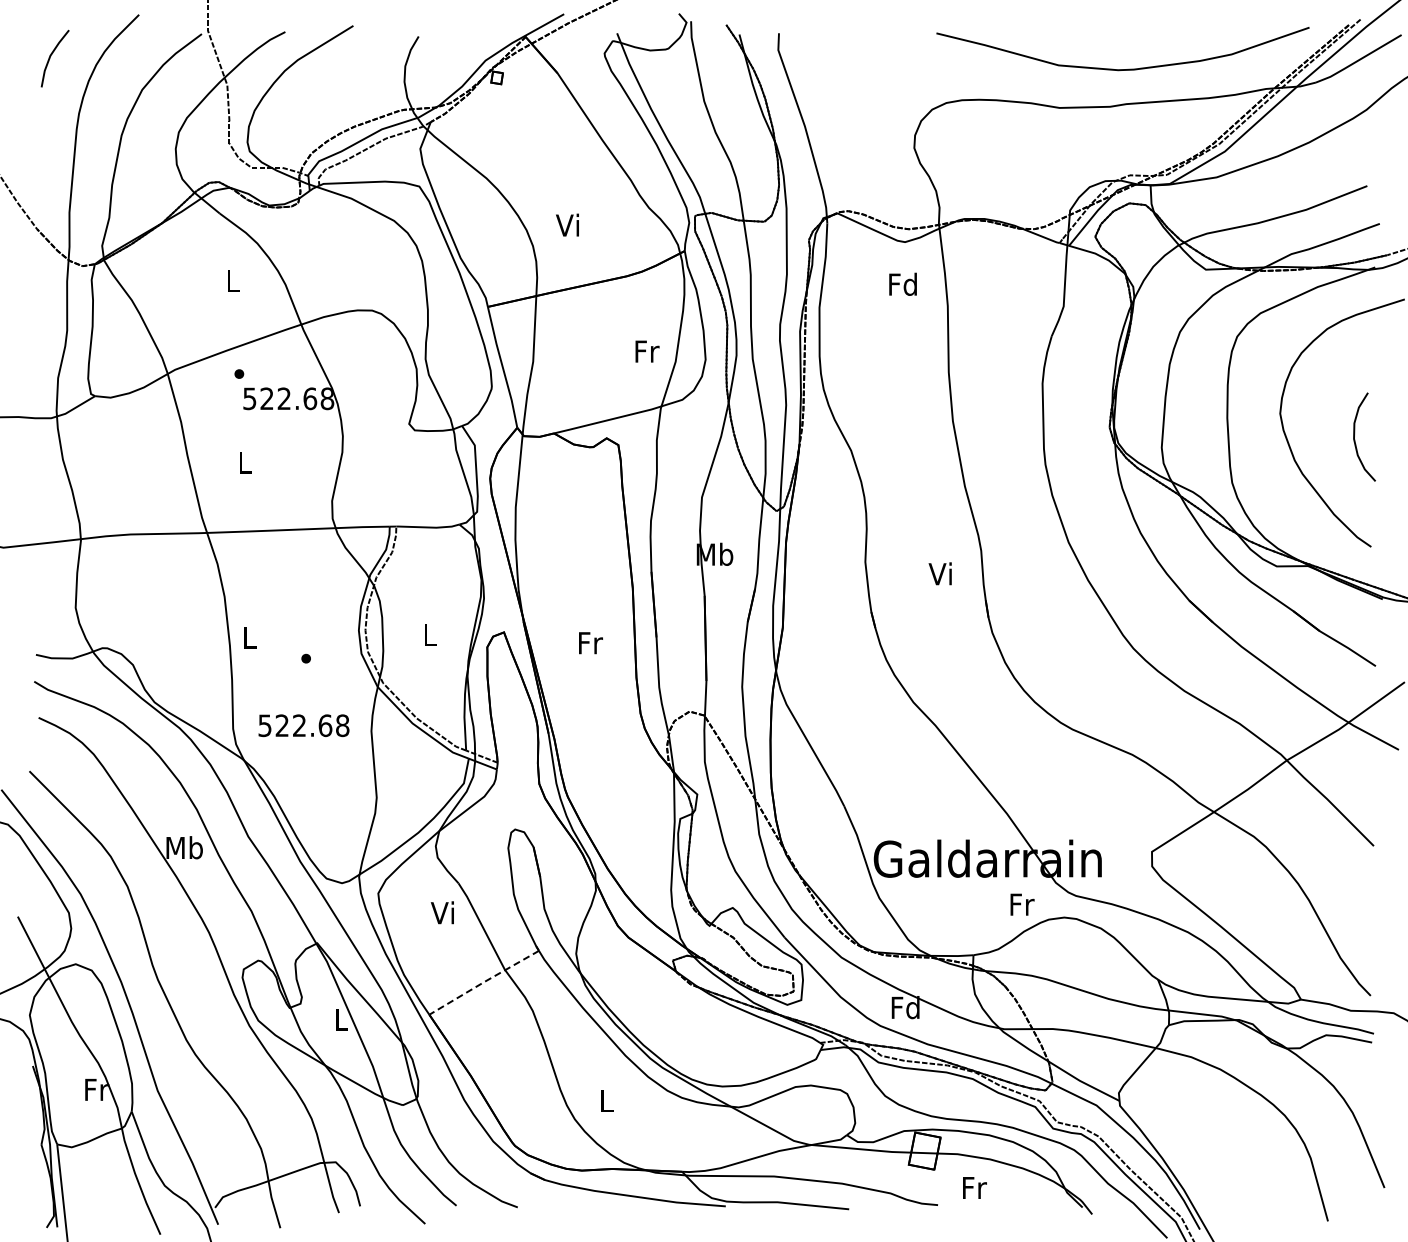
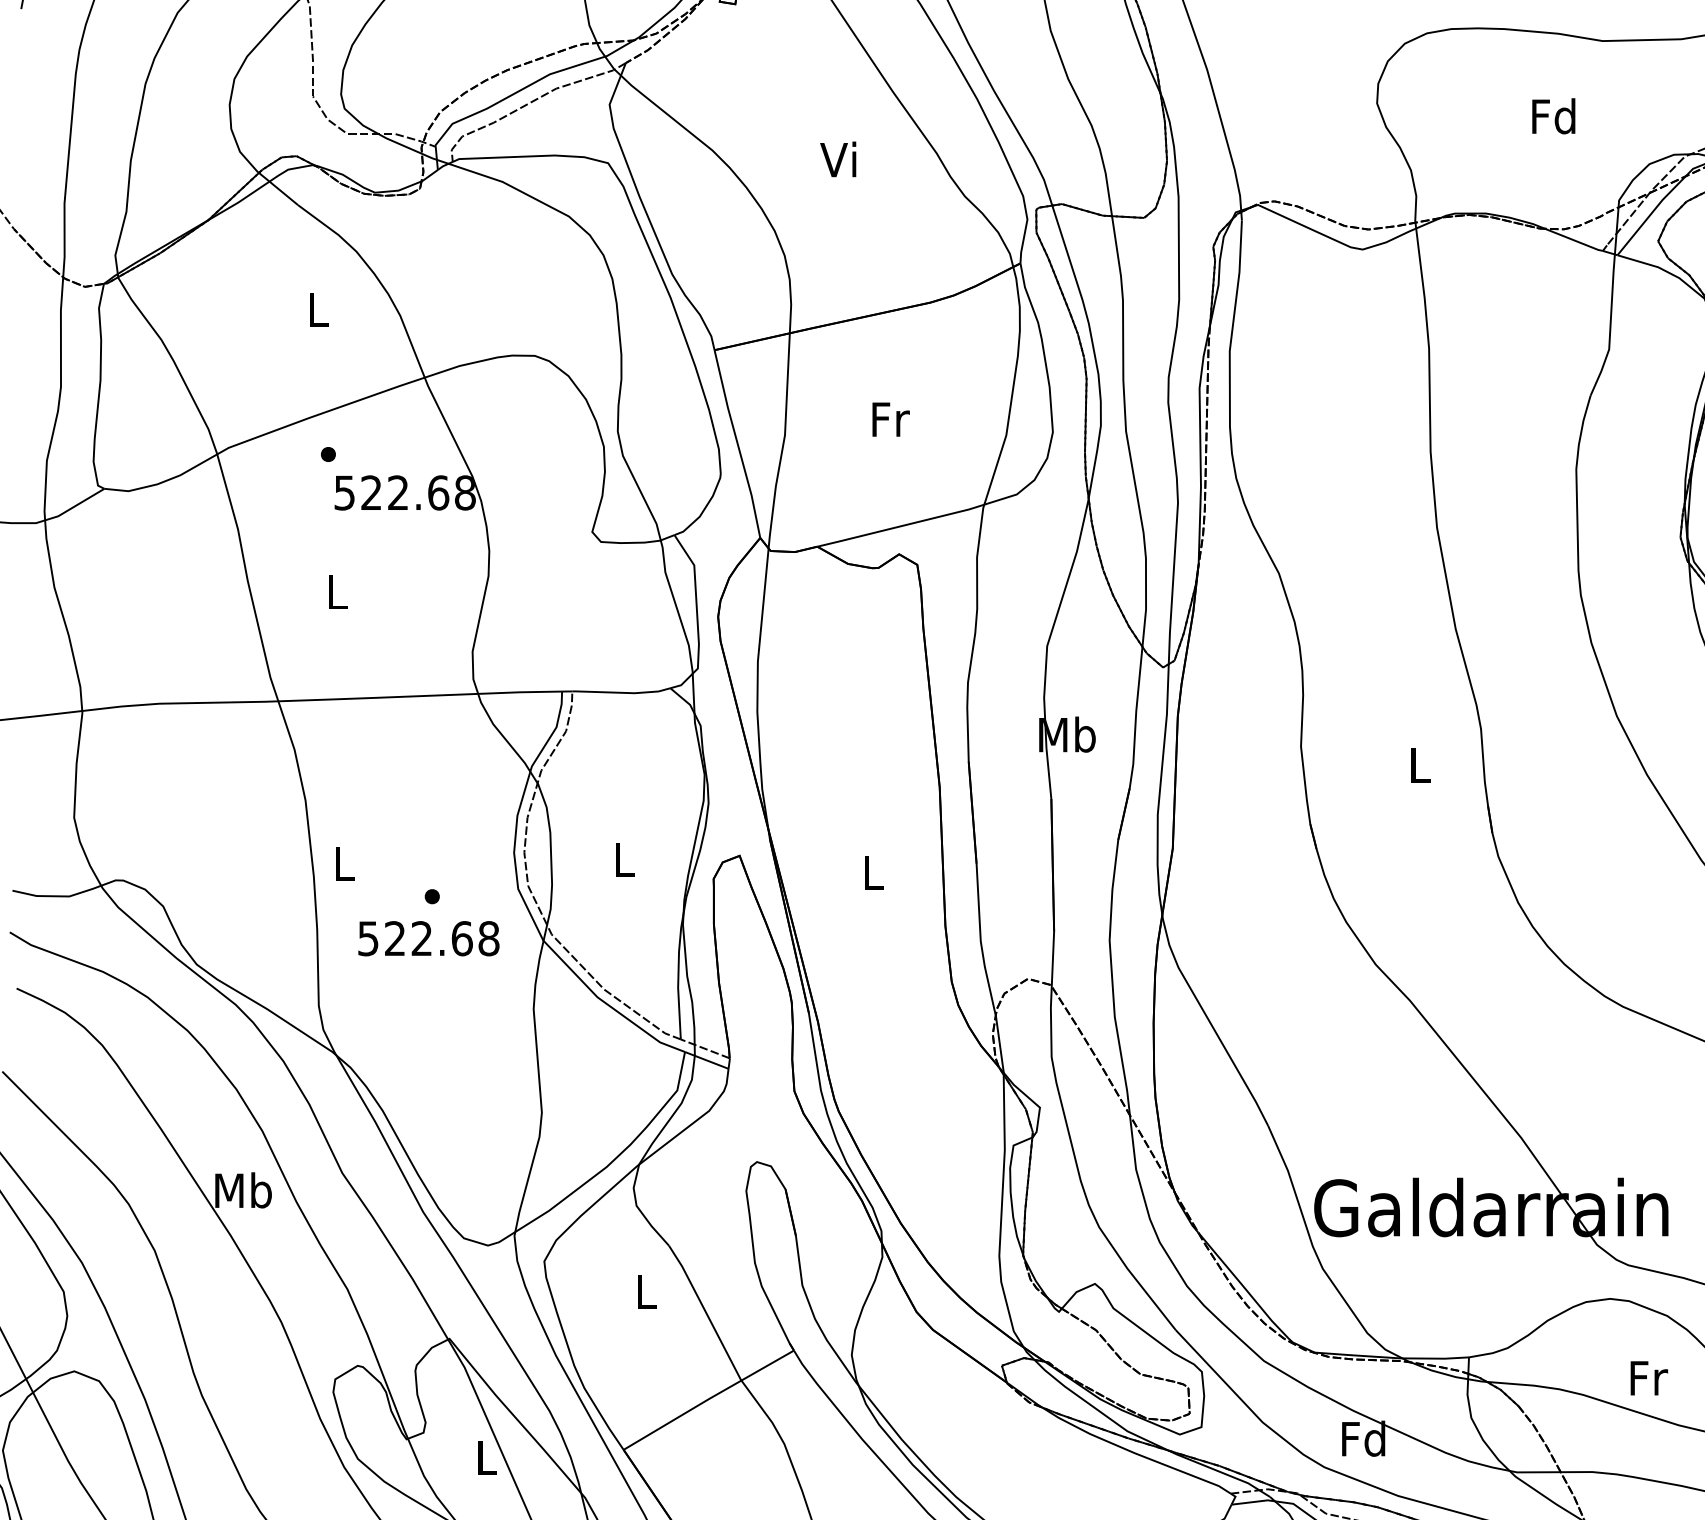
text: (567, 224) -> (838, 158), moved
text: (902, 283) -> (1552, 114), moved
text: (647, 351) -> (891, 419), moved
text: (939, 573) -> (1416, 764), Vi -> L
text: (590, 643) -> (873, 873), Fr -> L
text: (303, 725) -> (428, 938), moved
text: (1022, 904) -> (1649, 1378), moved
text: (441, 912) -> (642, 1291), Vi -> L
line: (483, 982) -> (707, 1399), dashed -> solid

